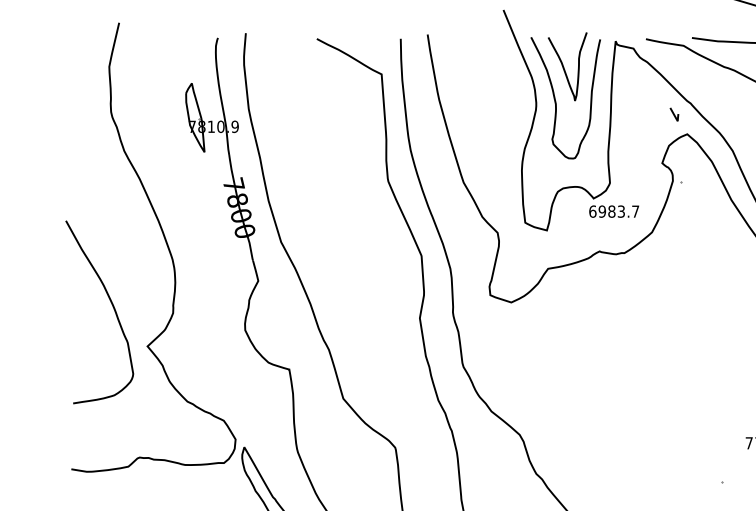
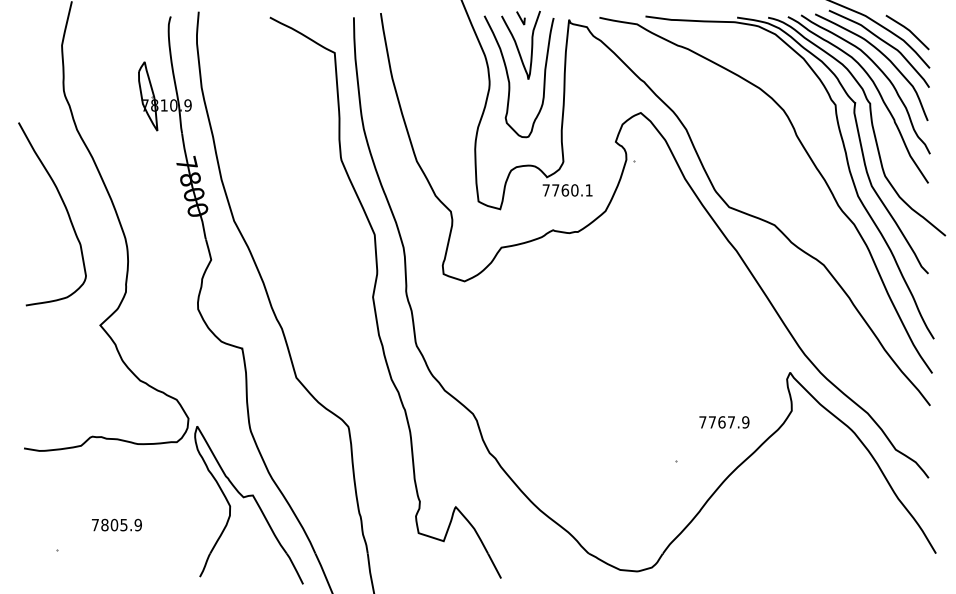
line: (673, 114) -> (520, 18), moved
text: (614, 211) -> (567, 190), 6983.7 -> 7760.1
curve: (111, 305) -> (64, 207), moved

